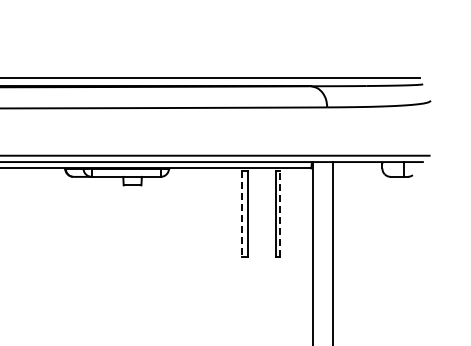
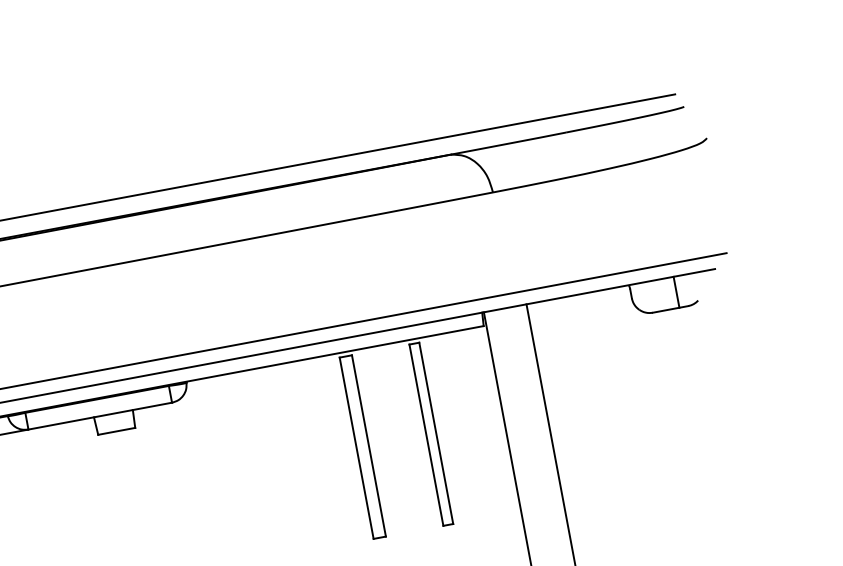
line: (280, 213) -> (436, 432), dashed -> solid
line: (242, 214) -> (357, 449), dashed -> solid

